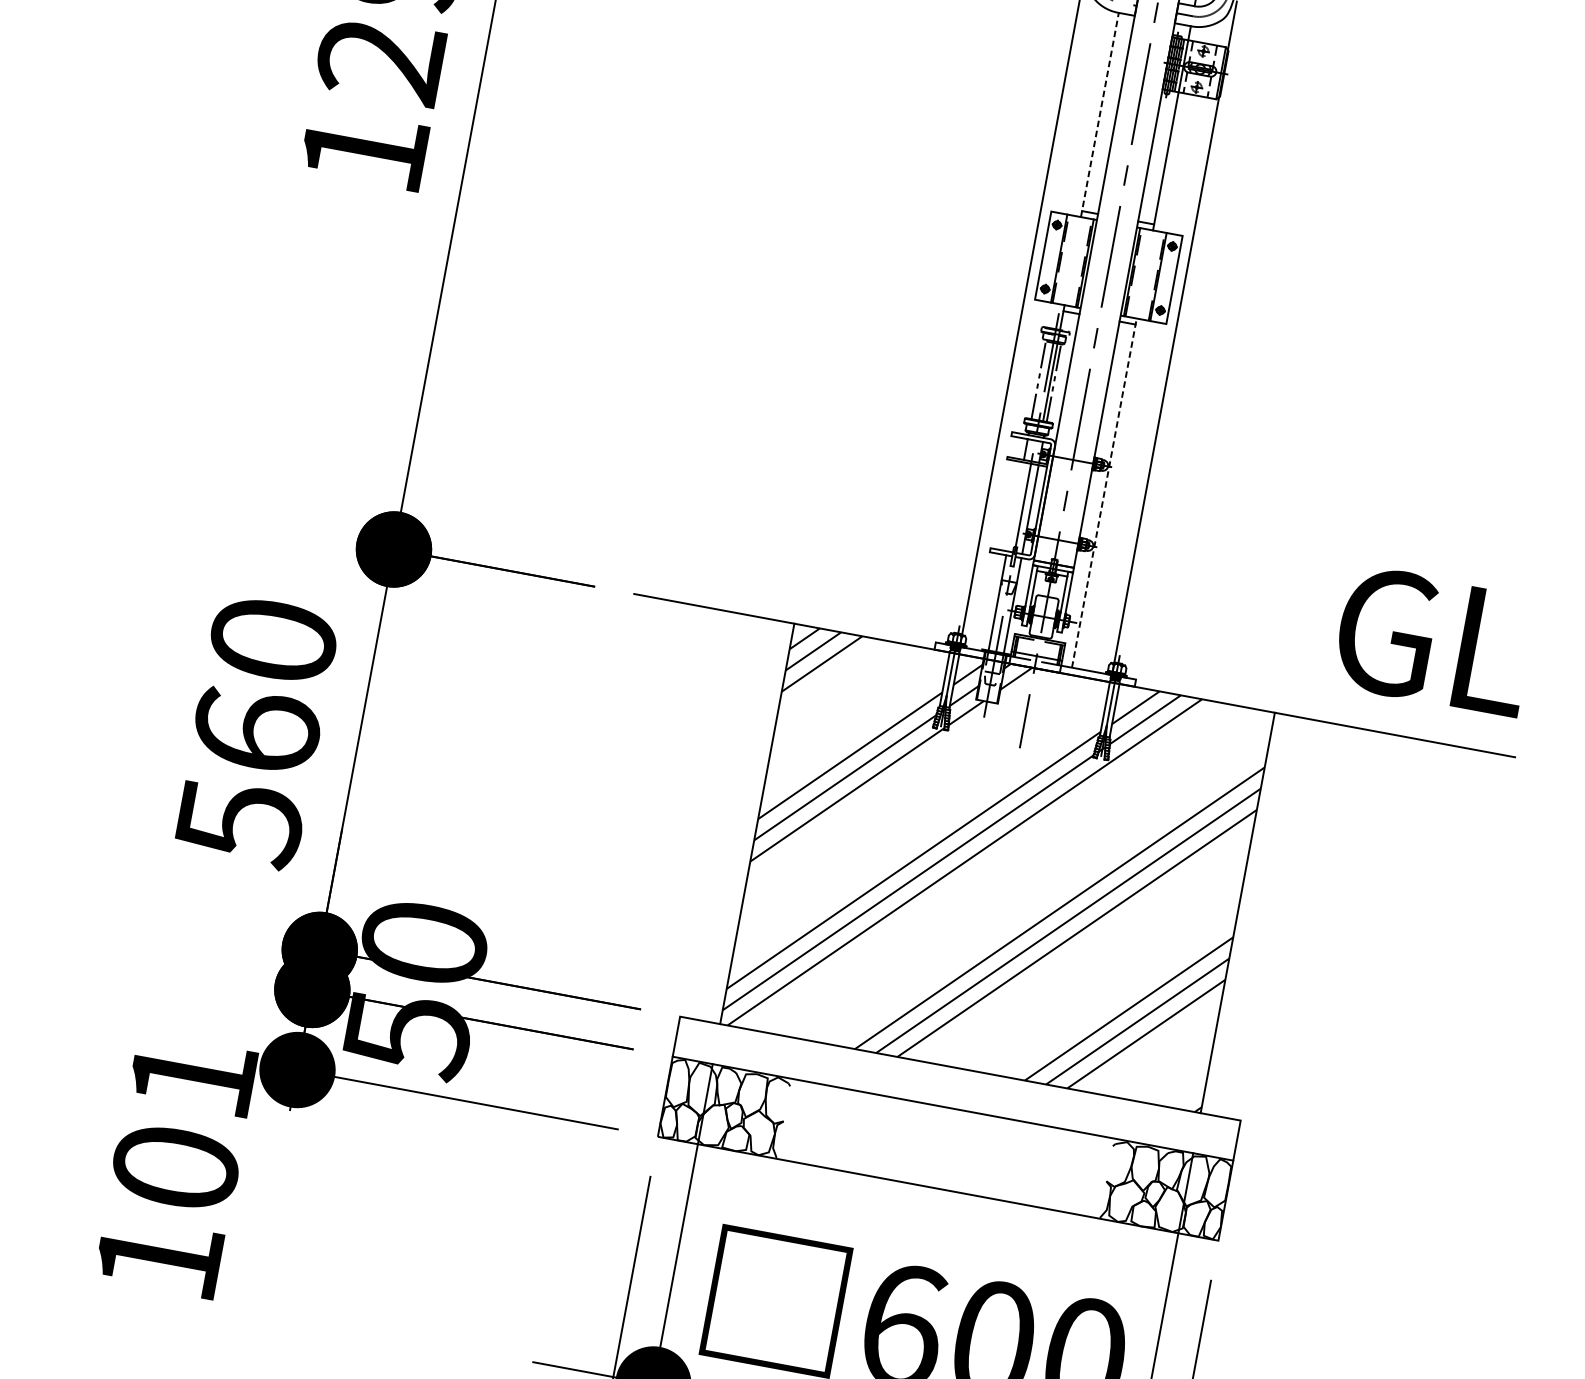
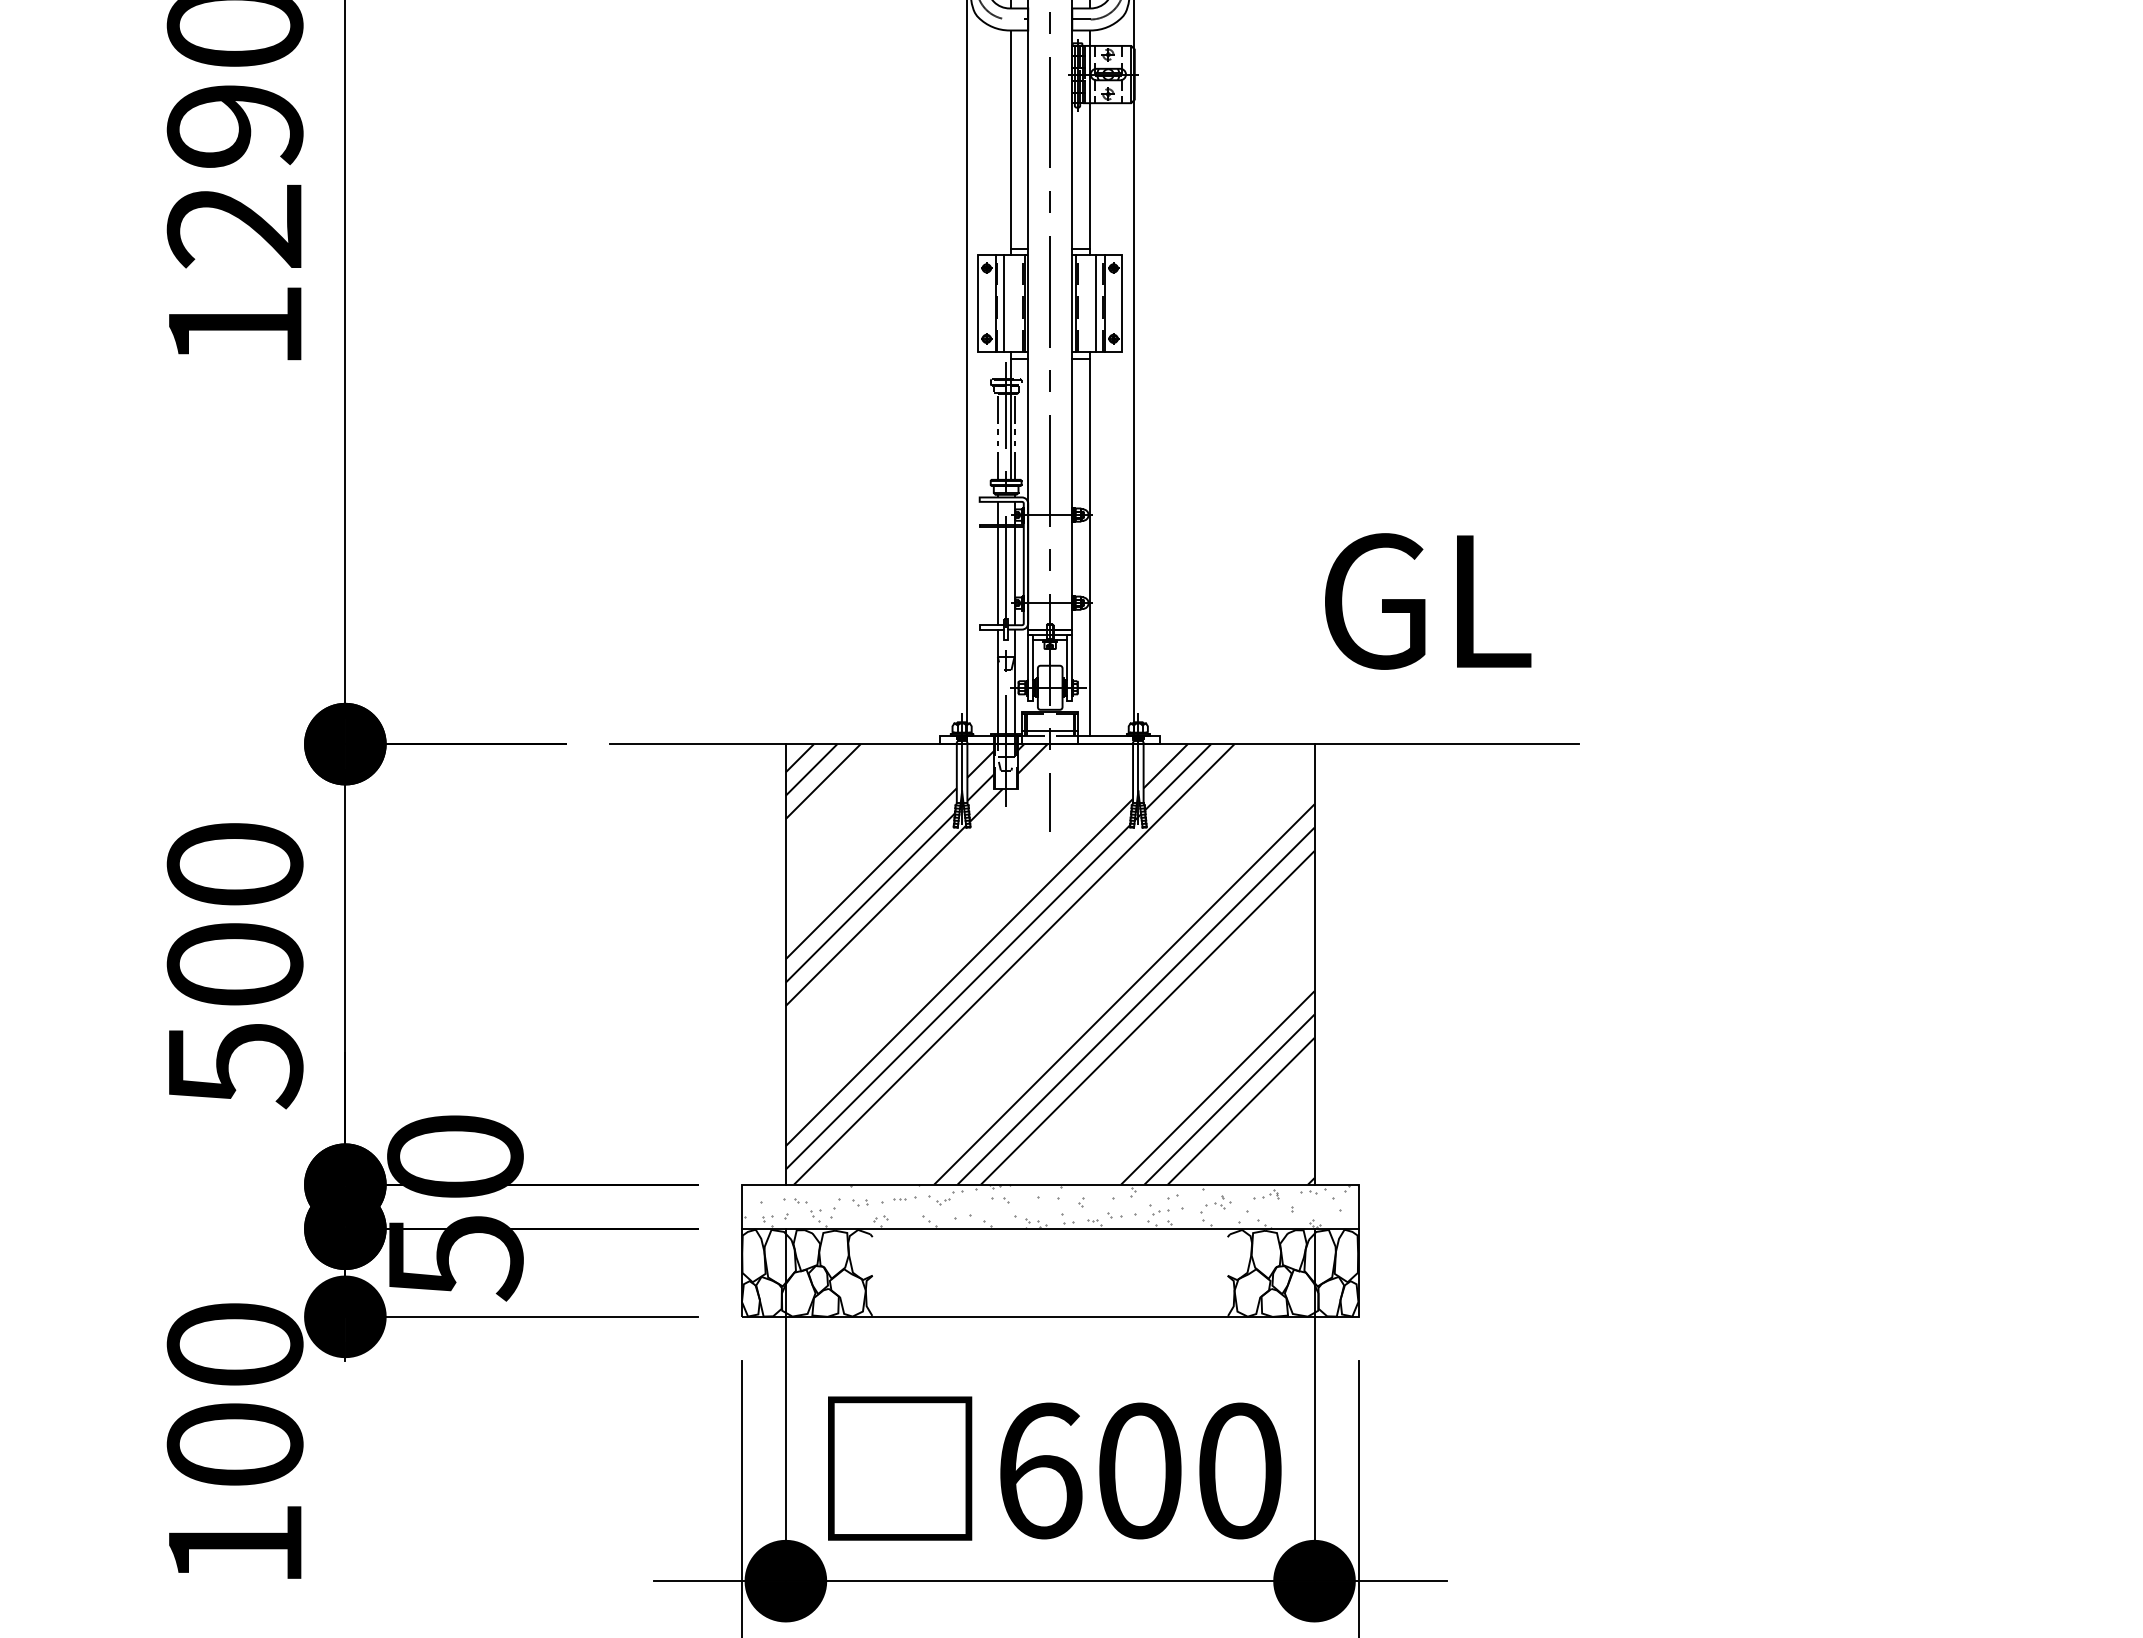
line: (1099, 114) -> (1010, 142), dashed -> solid
line: (1067, 260) -> (1004, 303), added
line: (1150, 275) -> (1096, 303), added
line: (1104, 492) -> (1089, 543), dashed -> solid
line: (1014, 506) -> (997, 576), added
text: (1434, 641) -> (1428, 601), moved
text: (256, 730) -> (234, 963), 560 -> 500
text: (192, 1076) -> (234, 1344), 101 -> 100
hatch: (957, 1088) -> (1050, 1206), added

